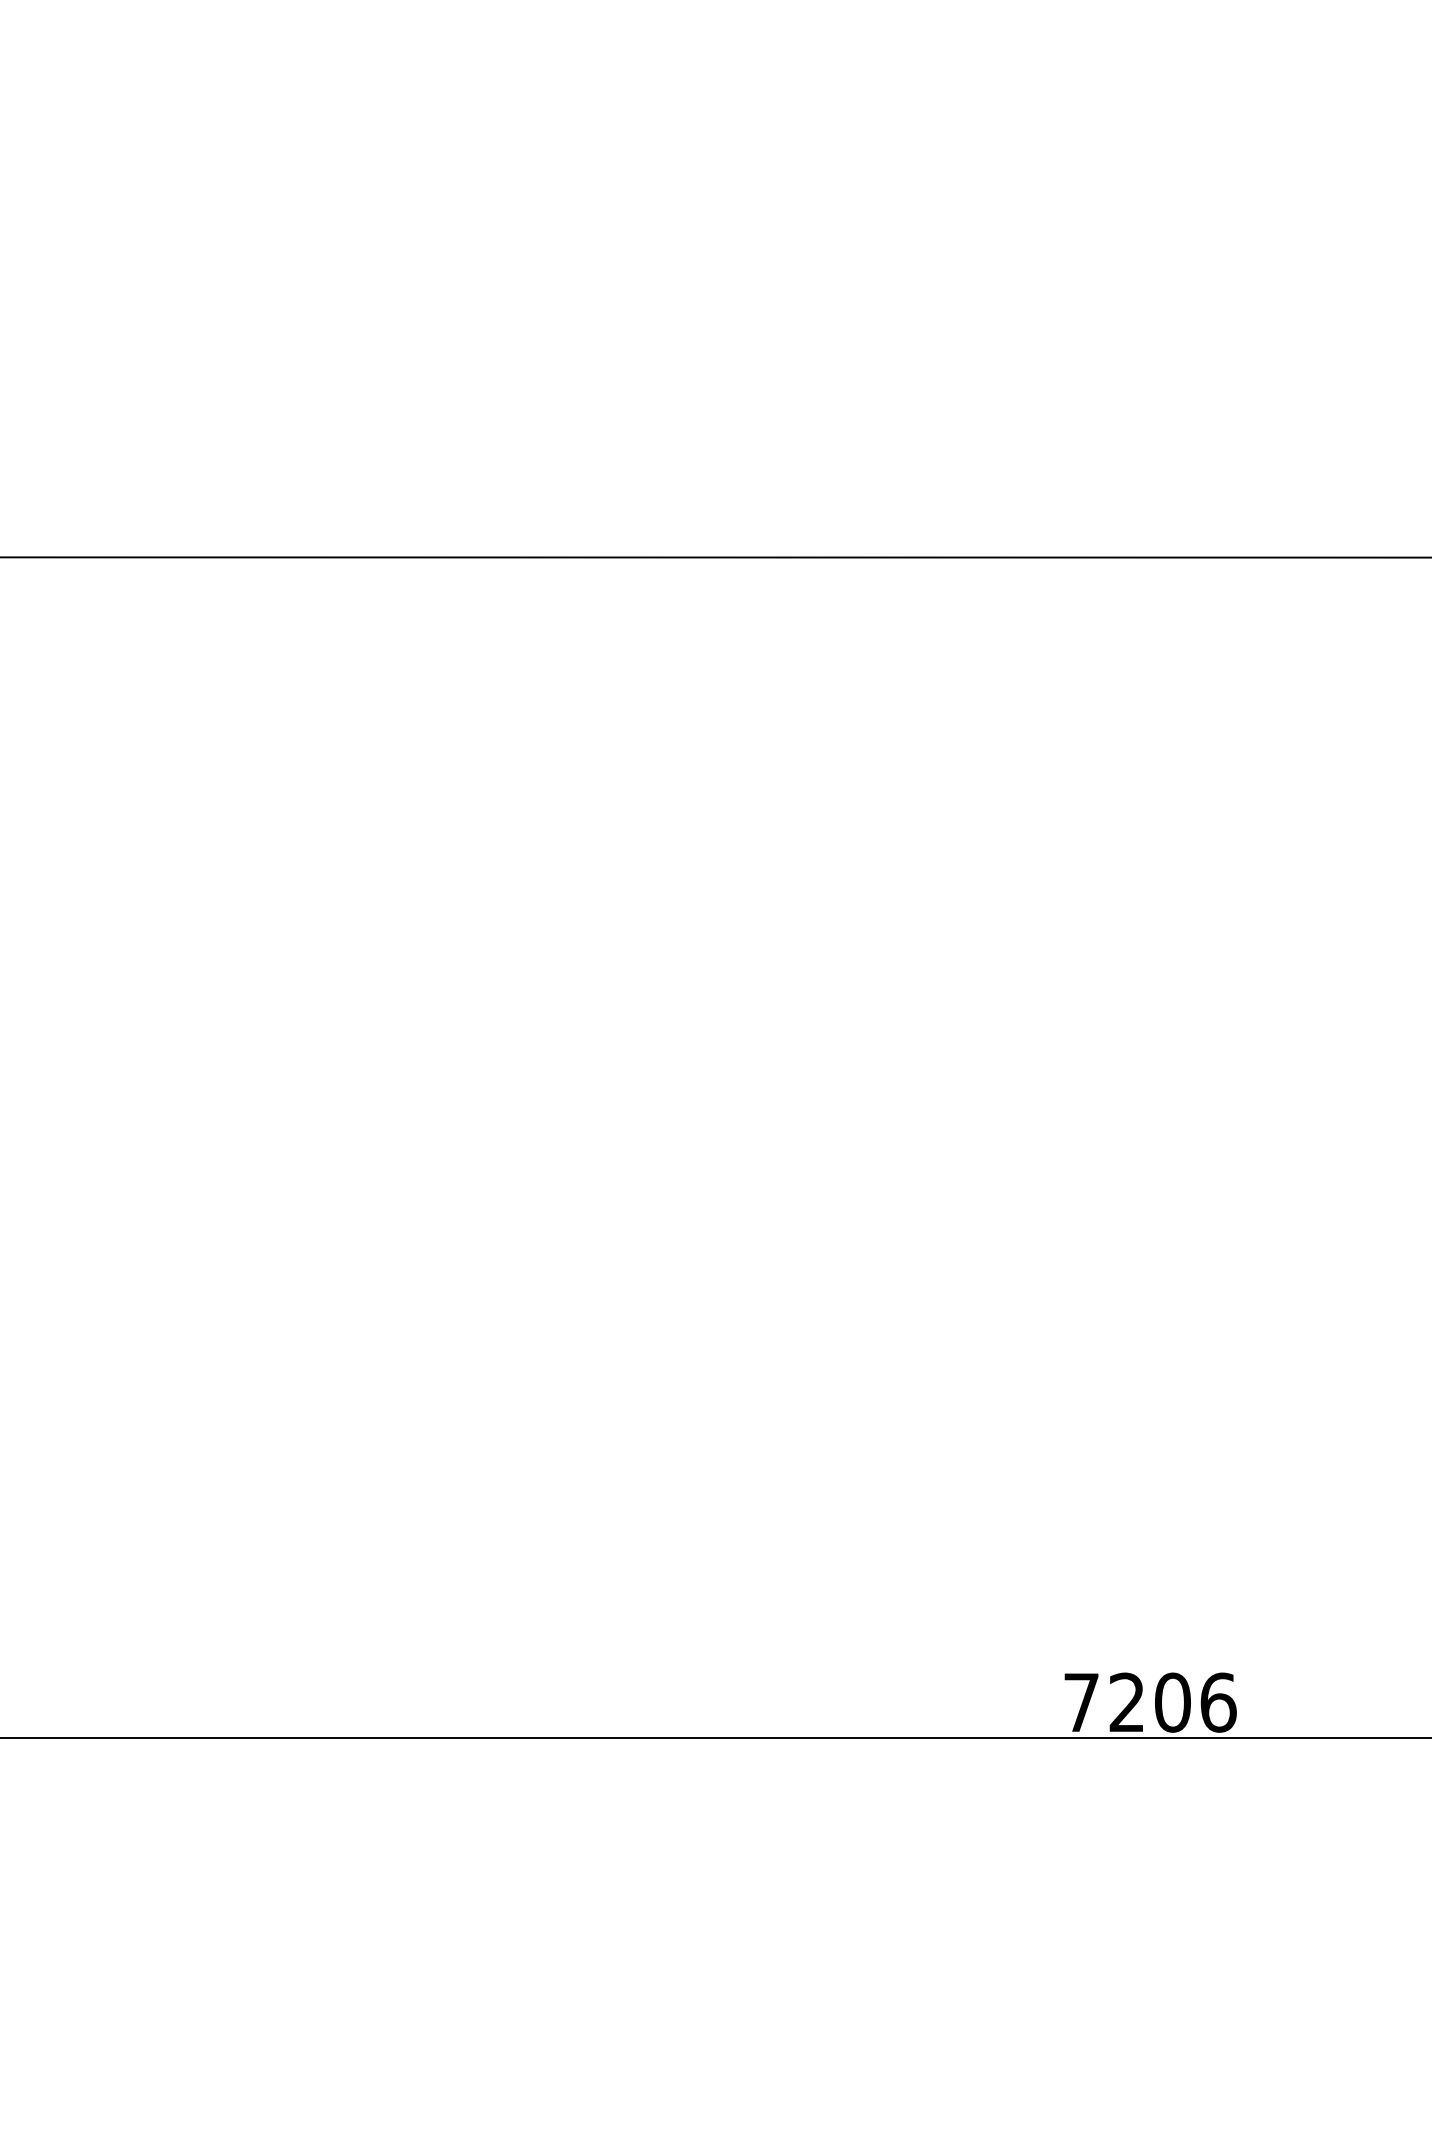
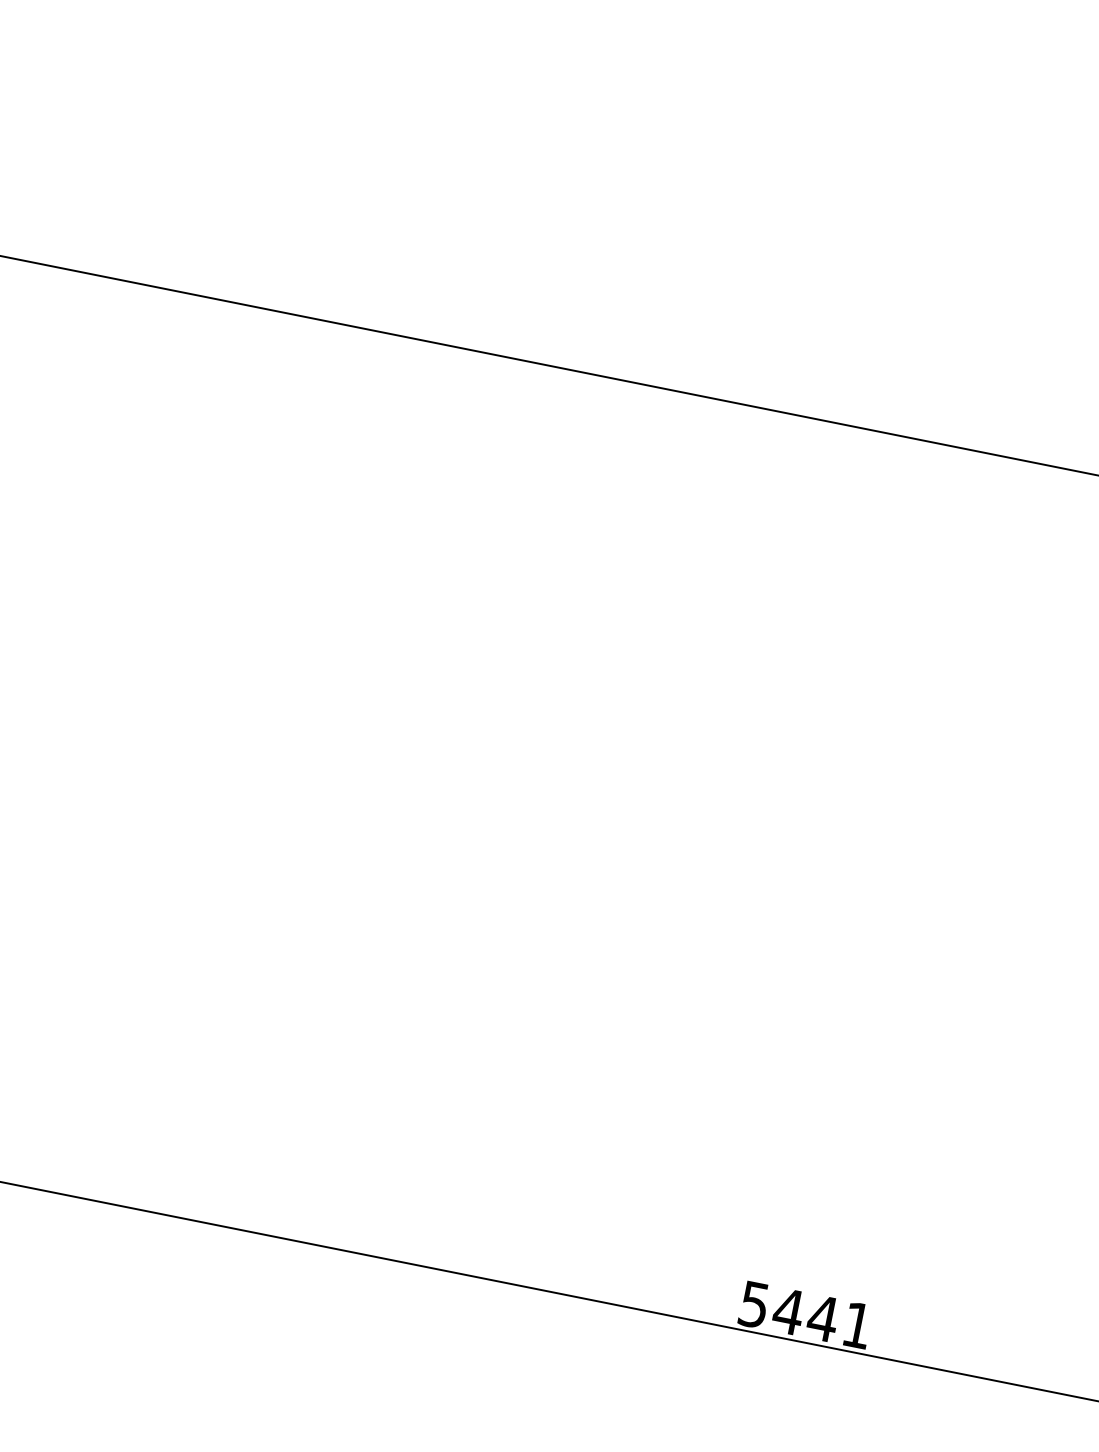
text: (1150, 1702) -> (806, 1315), 7206 -> 5441

